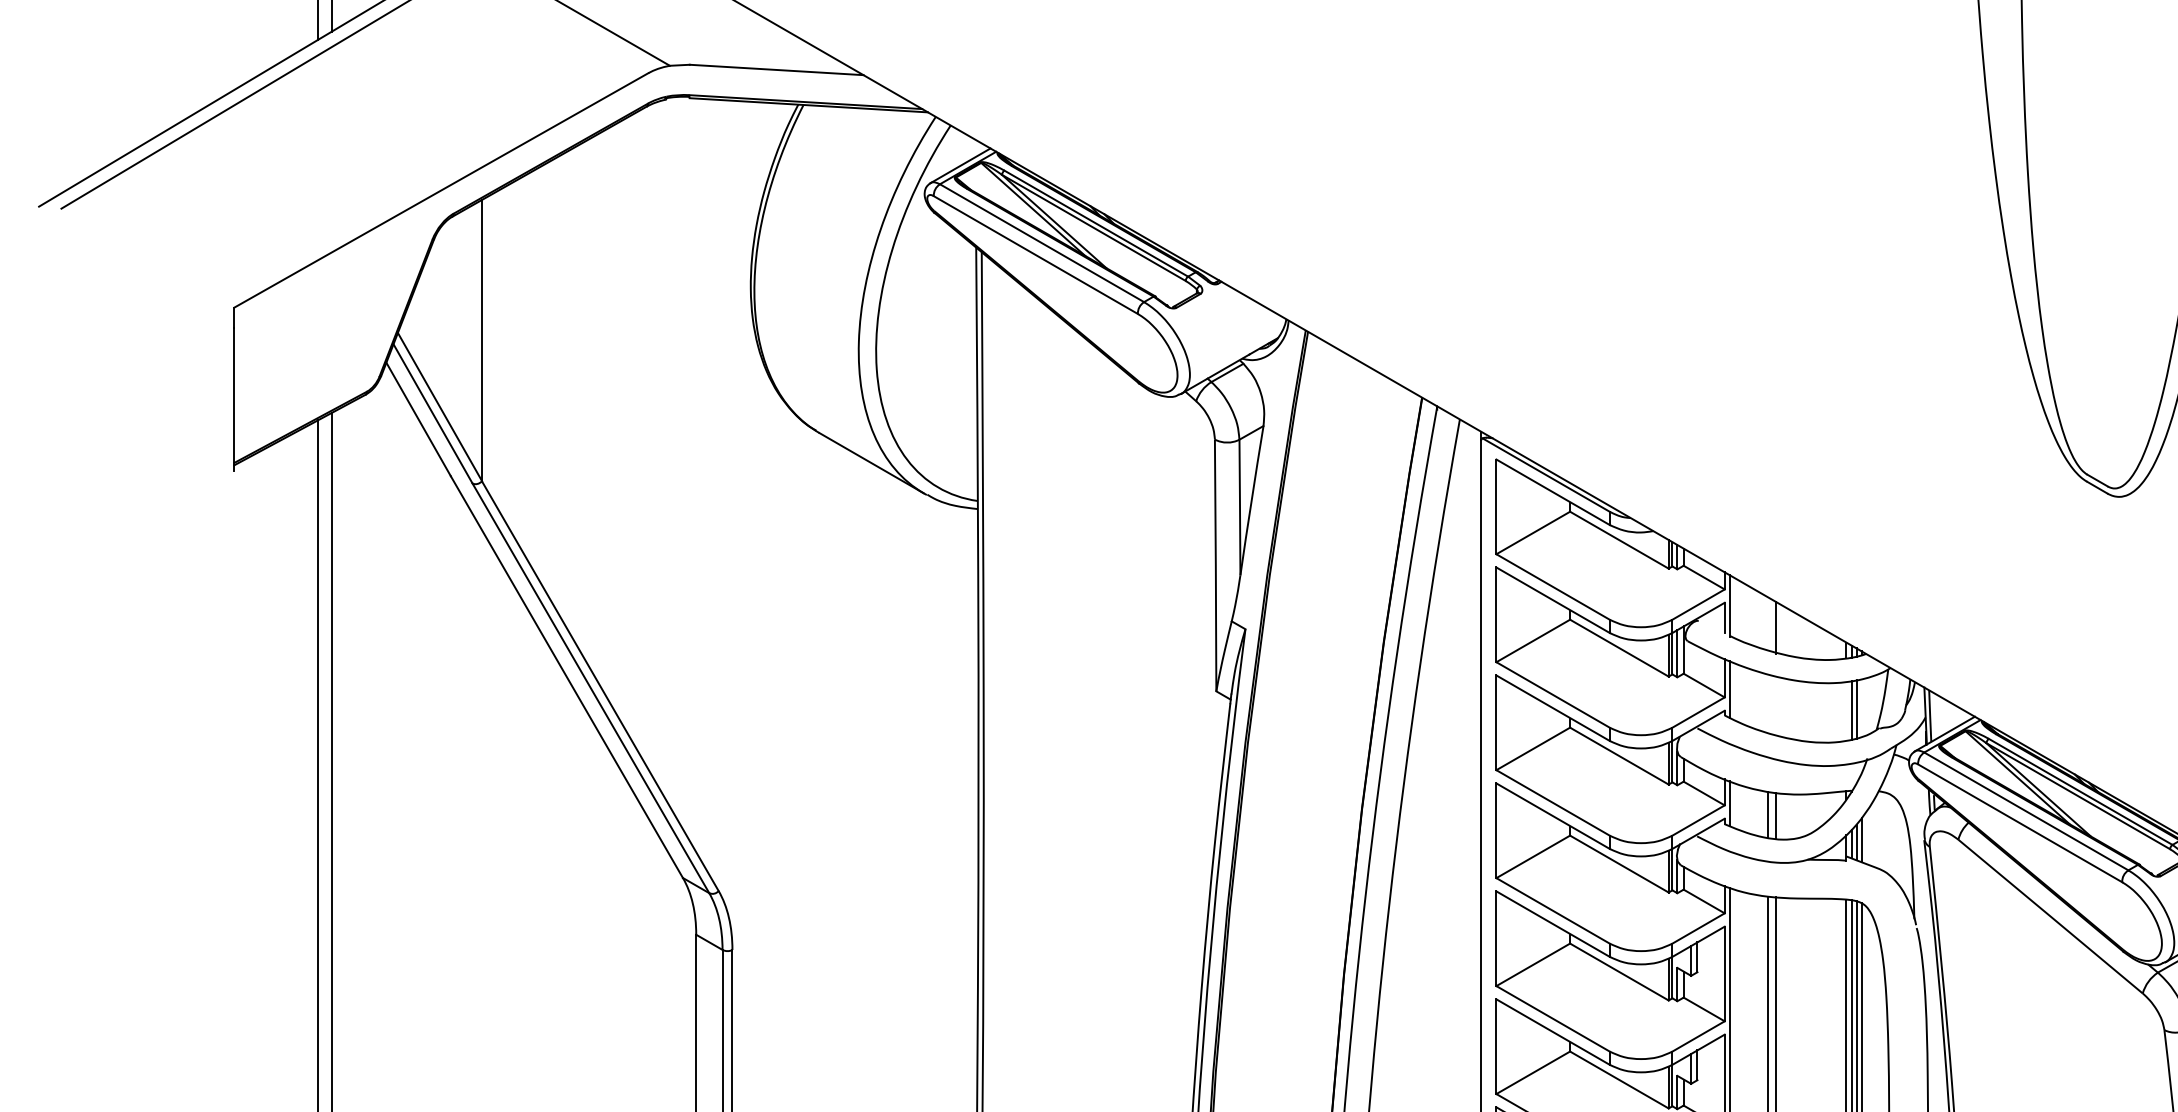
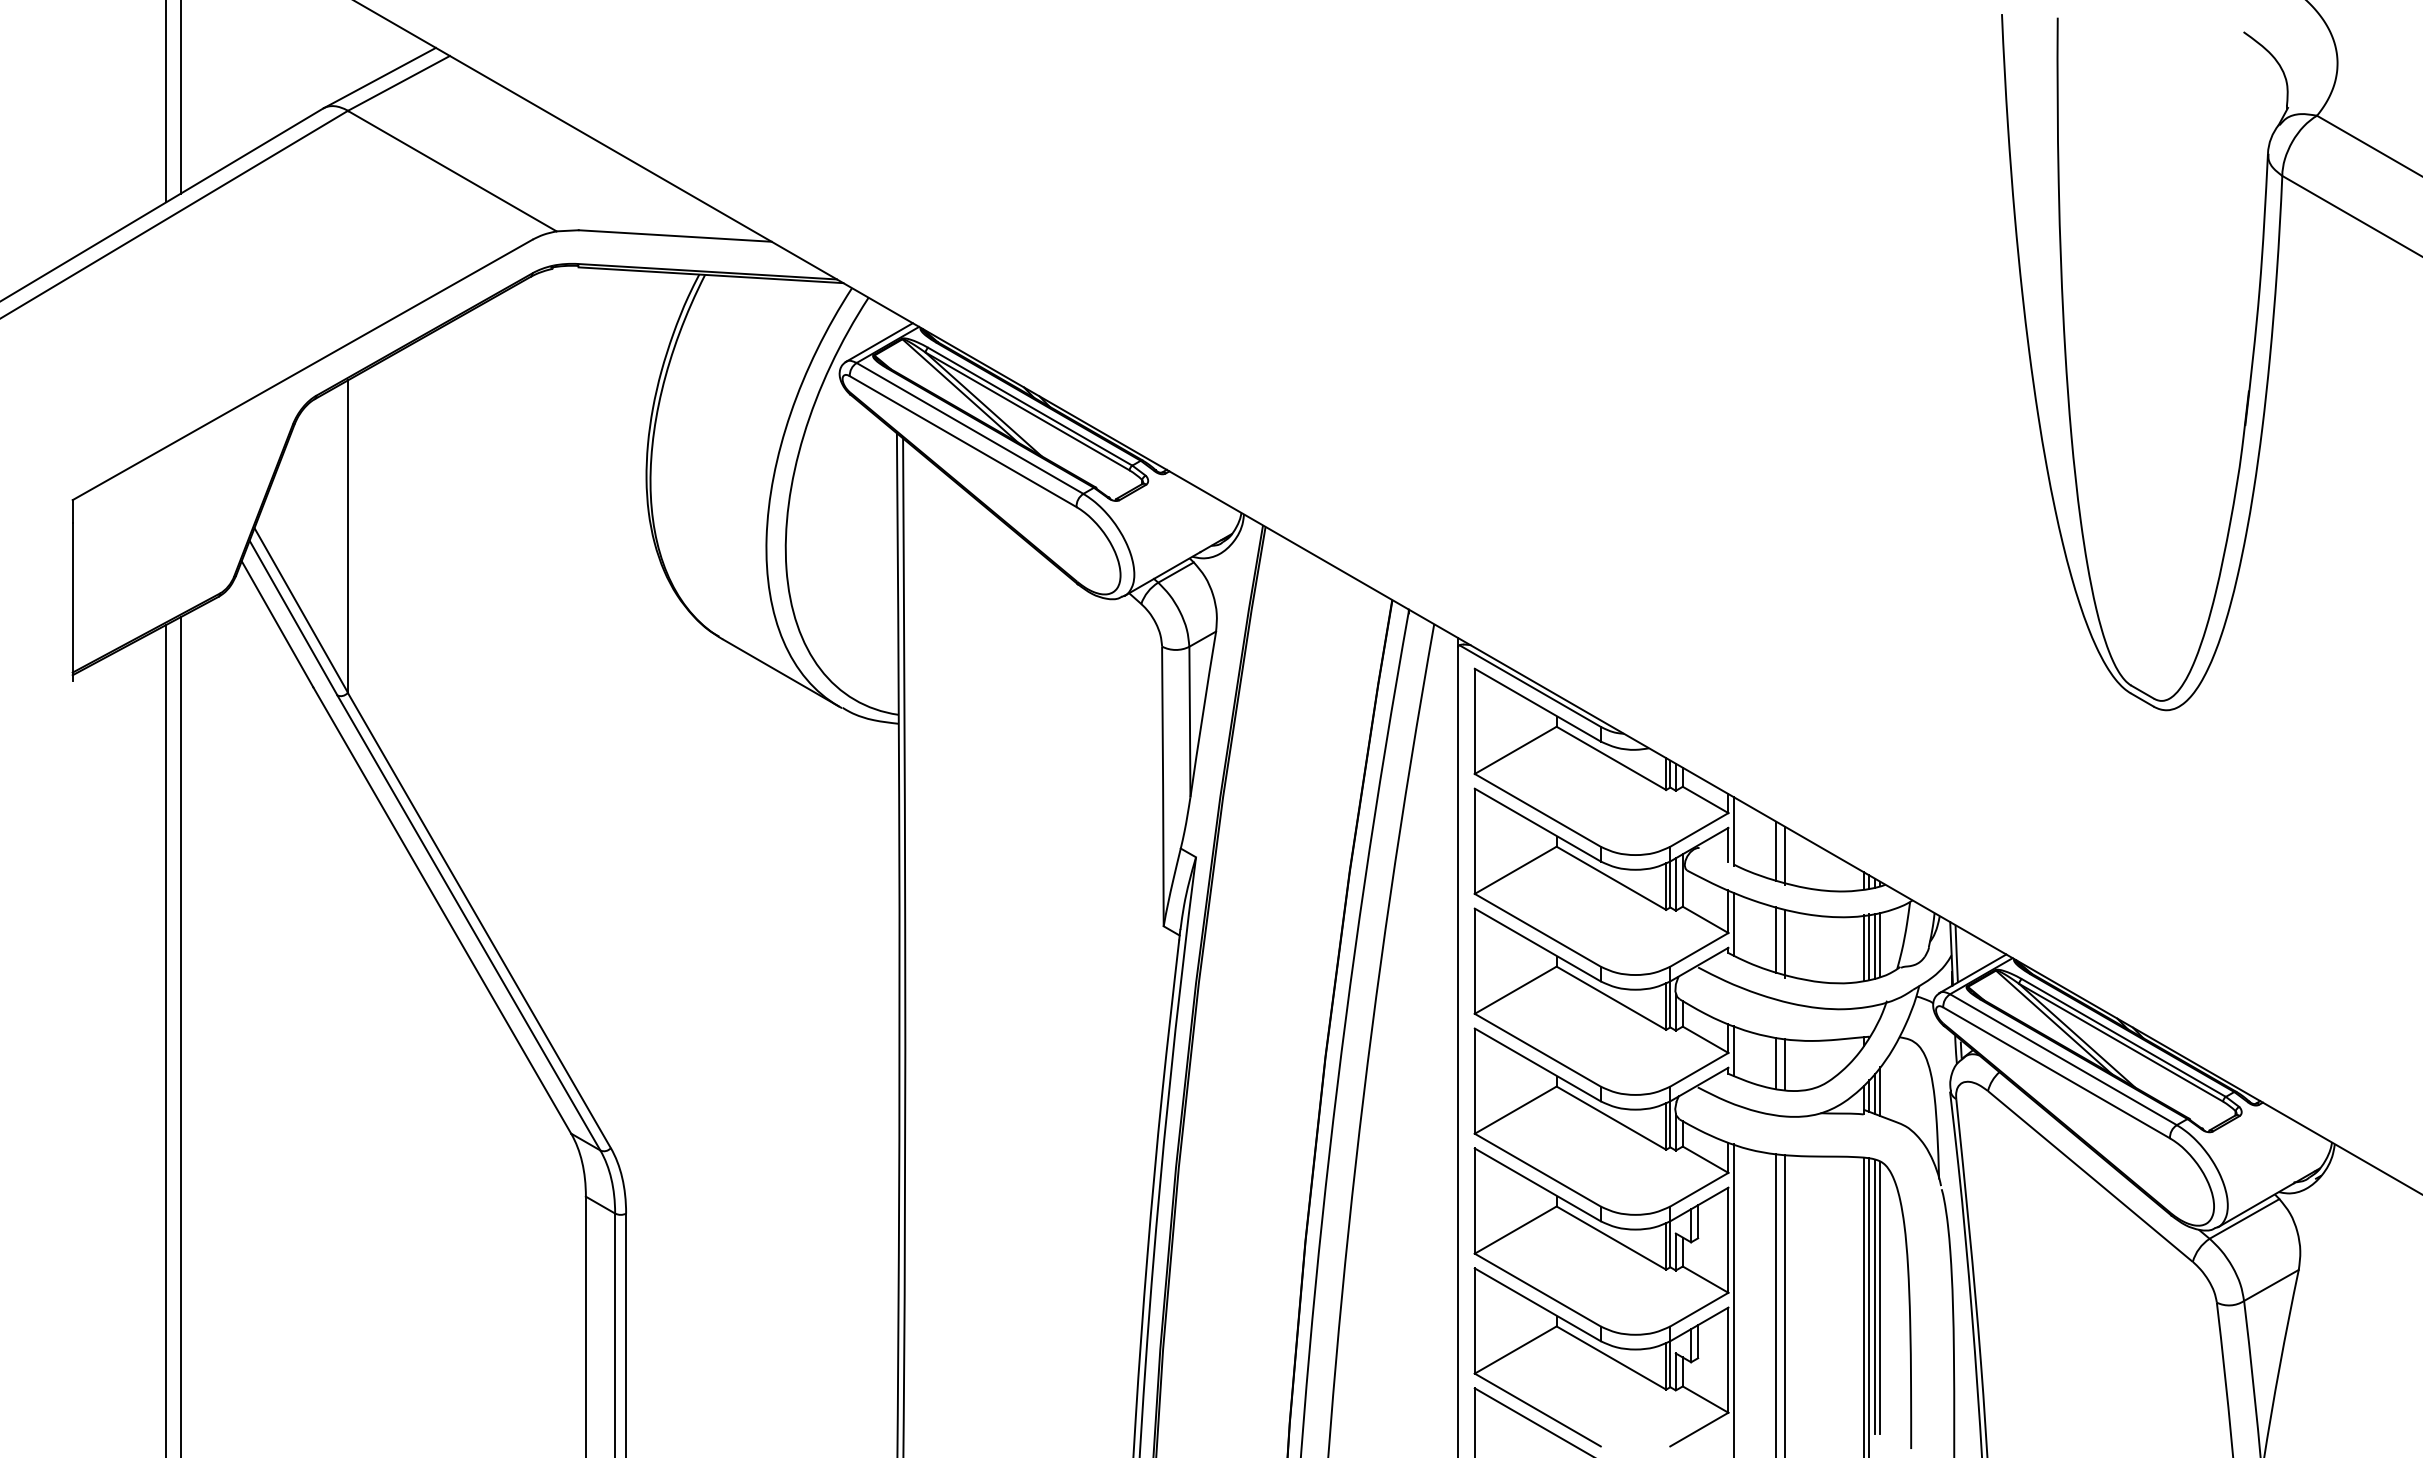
line: (1768, 623) -> (1776, 850), added
line: (1768, 703) -> (1776, 939), added
line: (1775, 706) -> (1784, 943), added
line: (1861, 707) -> (1880, 944), added
line: (1846, 710) -> (1863, 947), added

